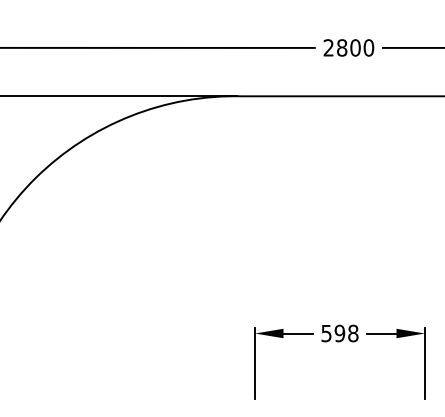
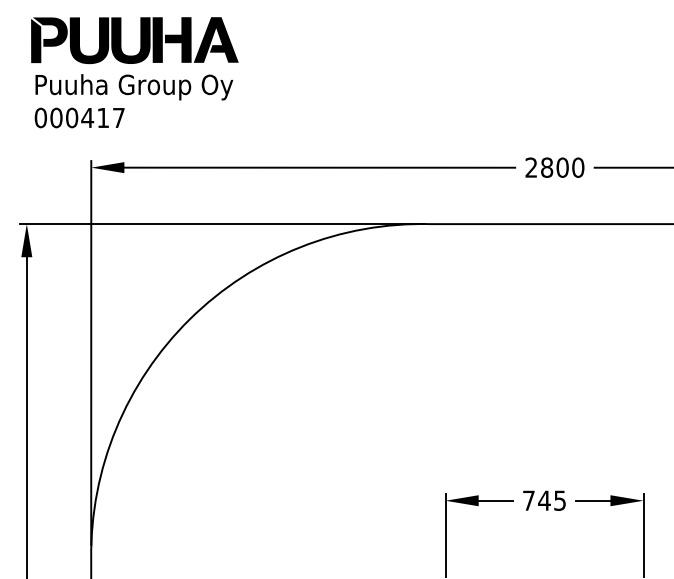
text: (339, 333) -> (544, 500), 598 -> 745

